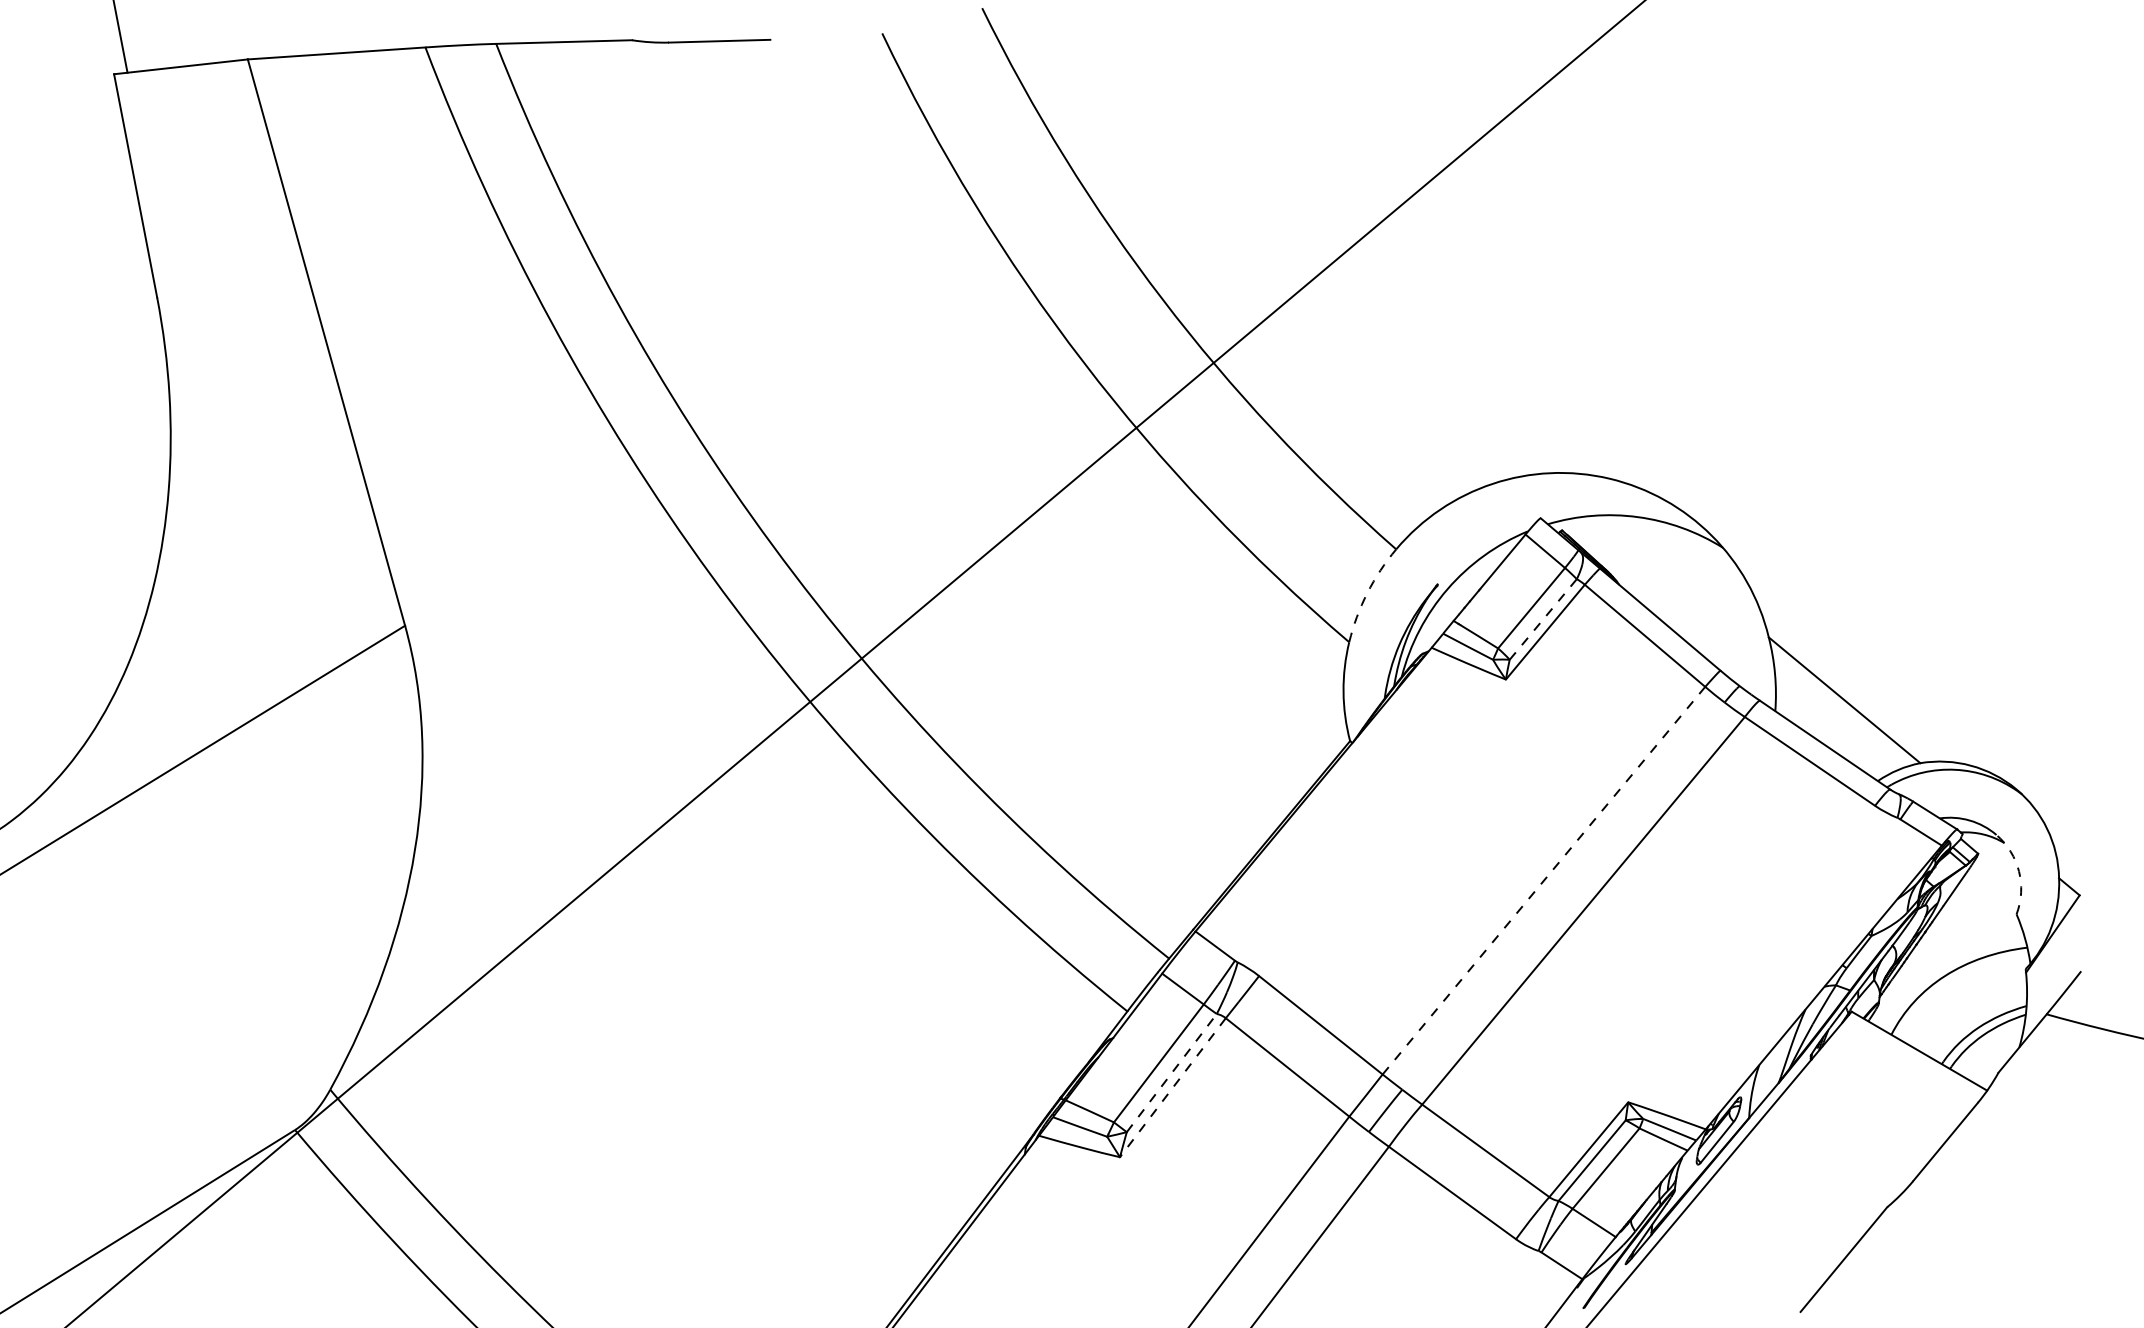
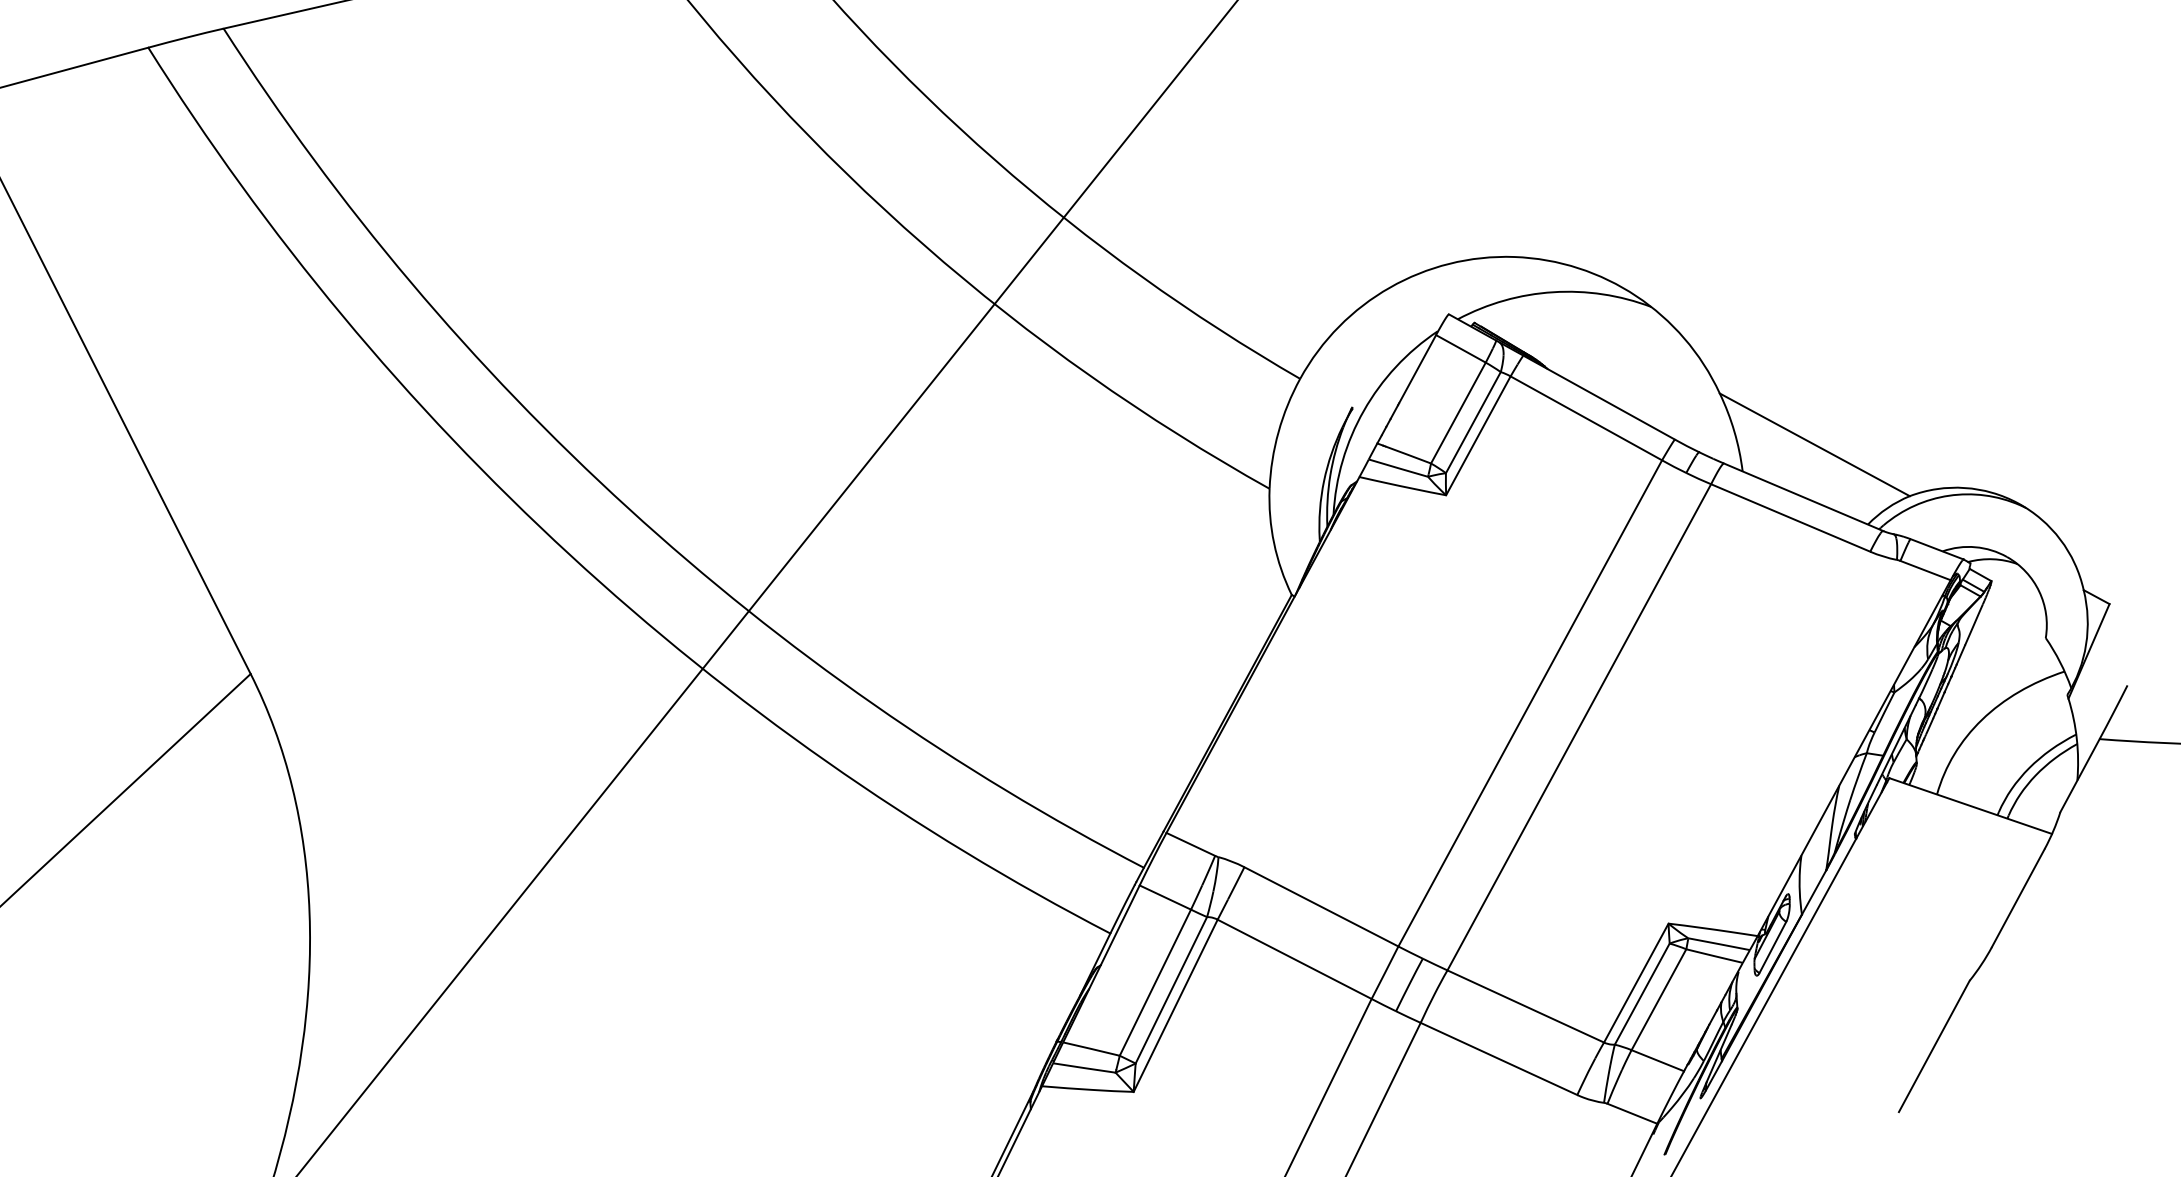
arc: (1367, 593) -> (1278, 432), dashed -> solid
line: (1543, 619) -> (1473, 422), dashed -> solid
arc: (2019, 871) -> (2039, 591), dashed -> solid
line: (1544, 880) -> (1530, 703), dashed -> solid
line: (1172, 1072) -> (1171, 989), dashed -> solid
line: (1172, 1088) -> (1175, 1006), dashed -> solid

